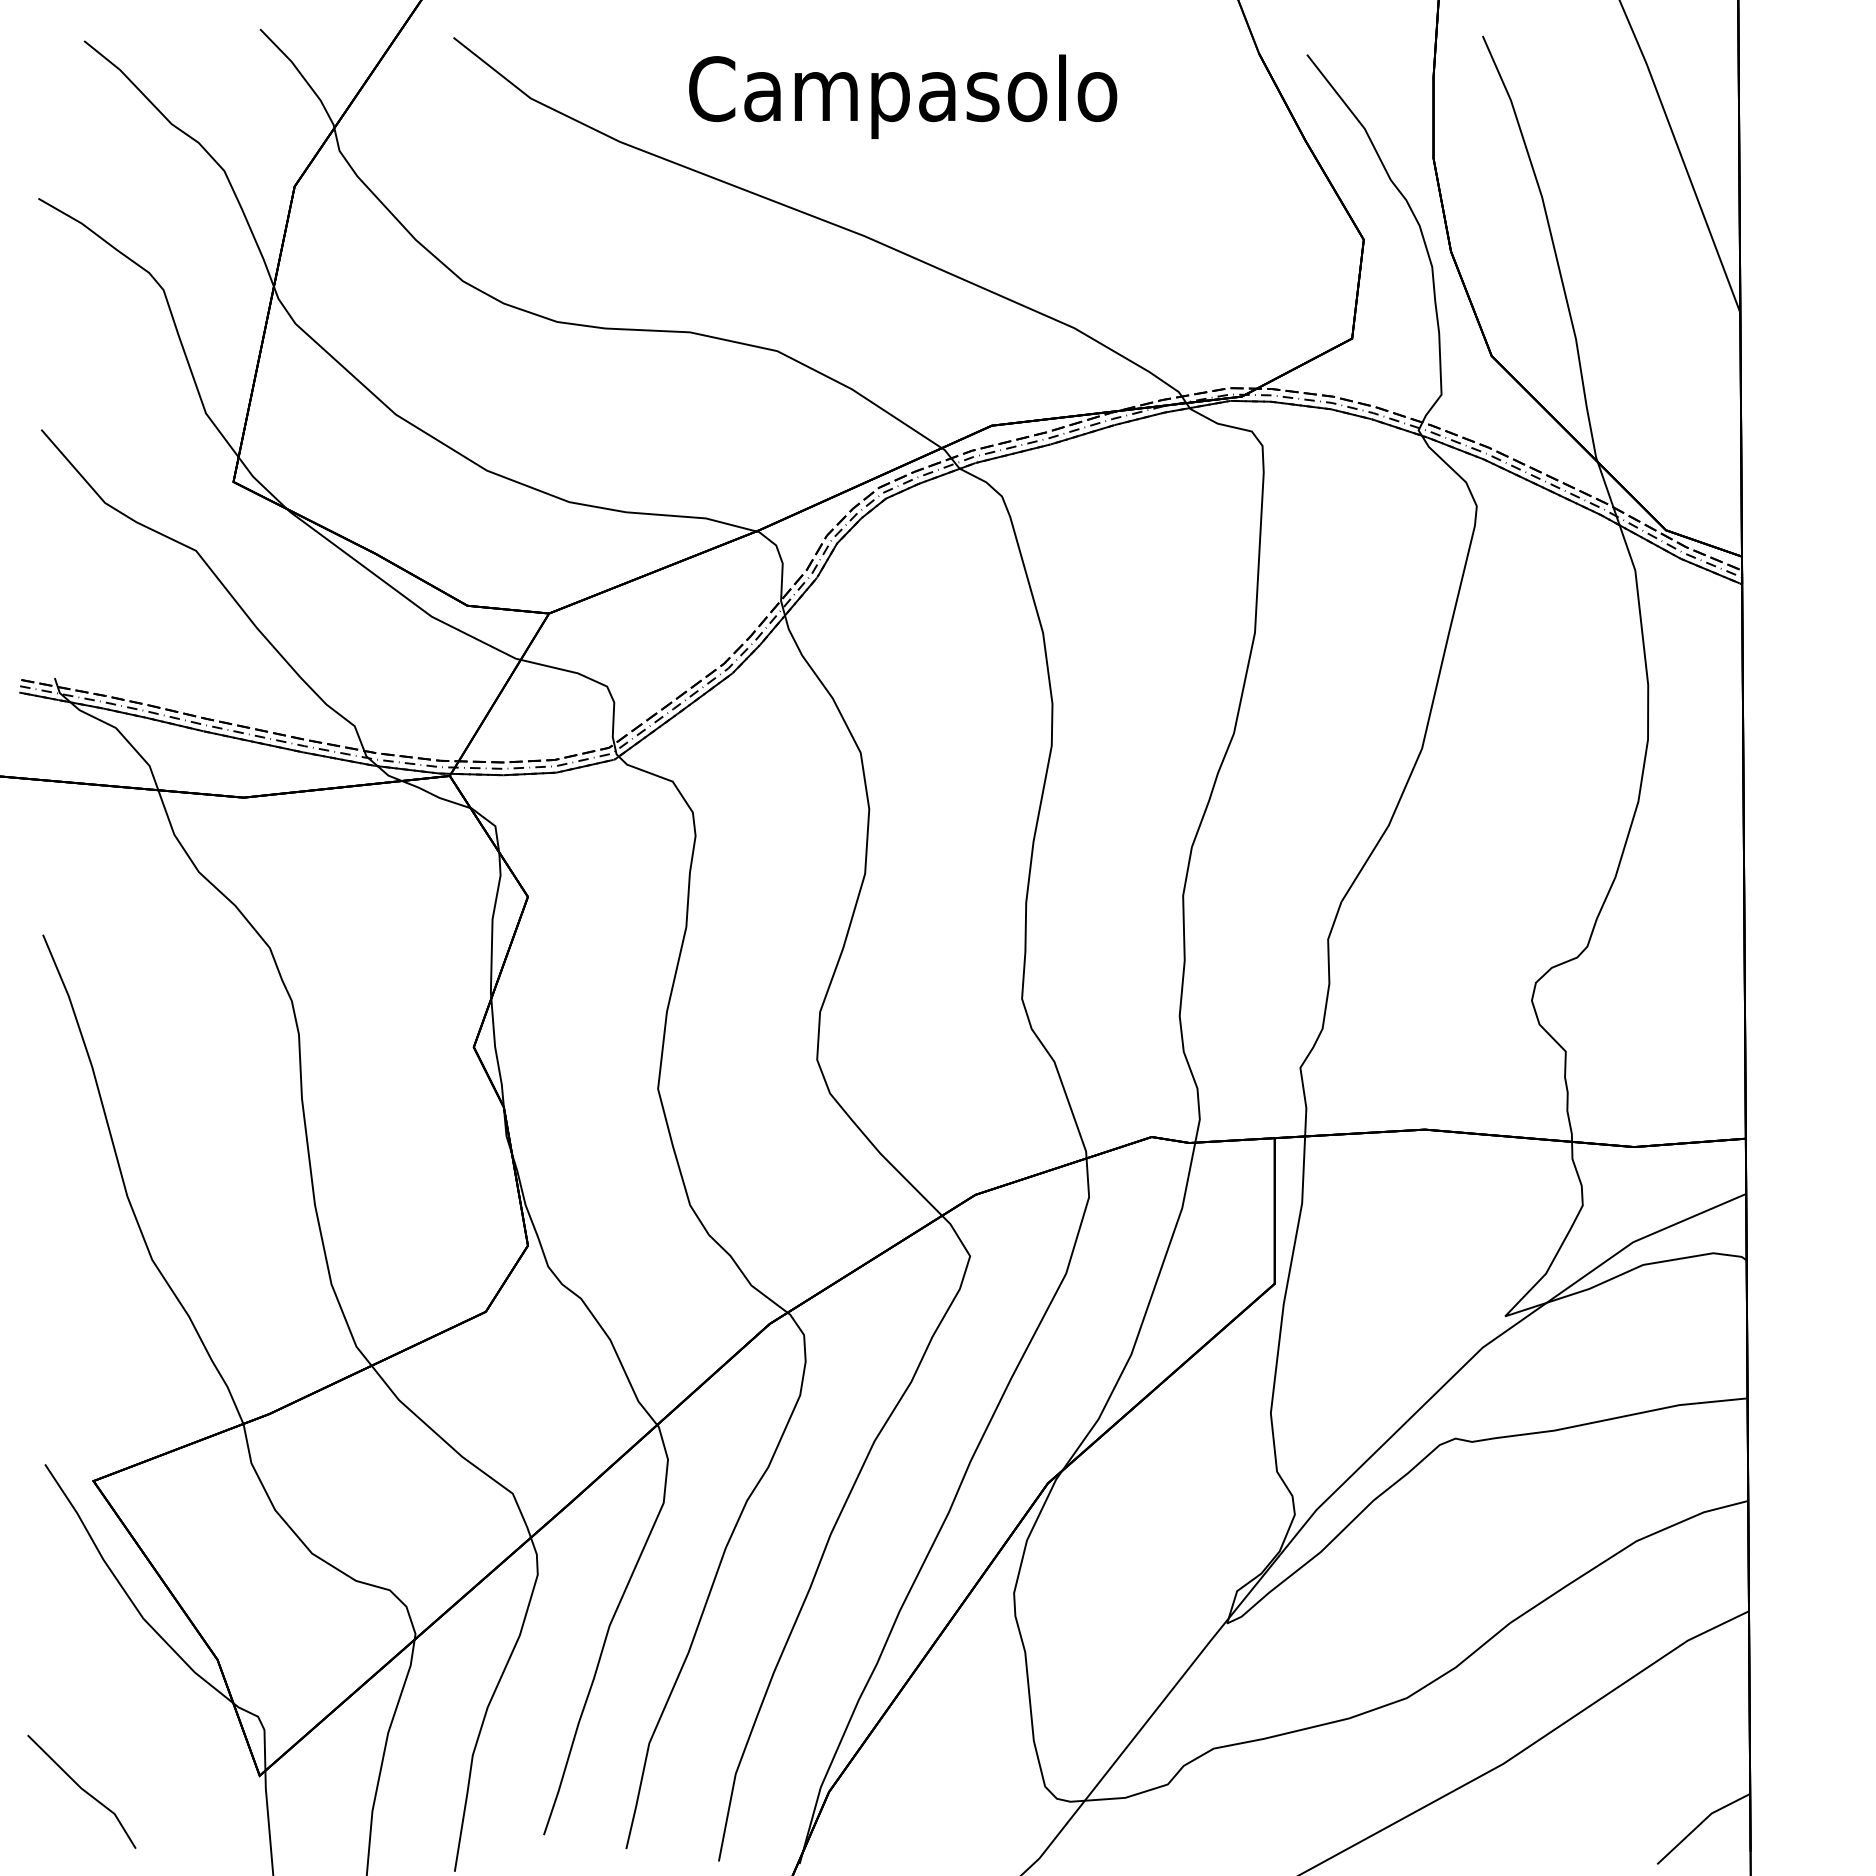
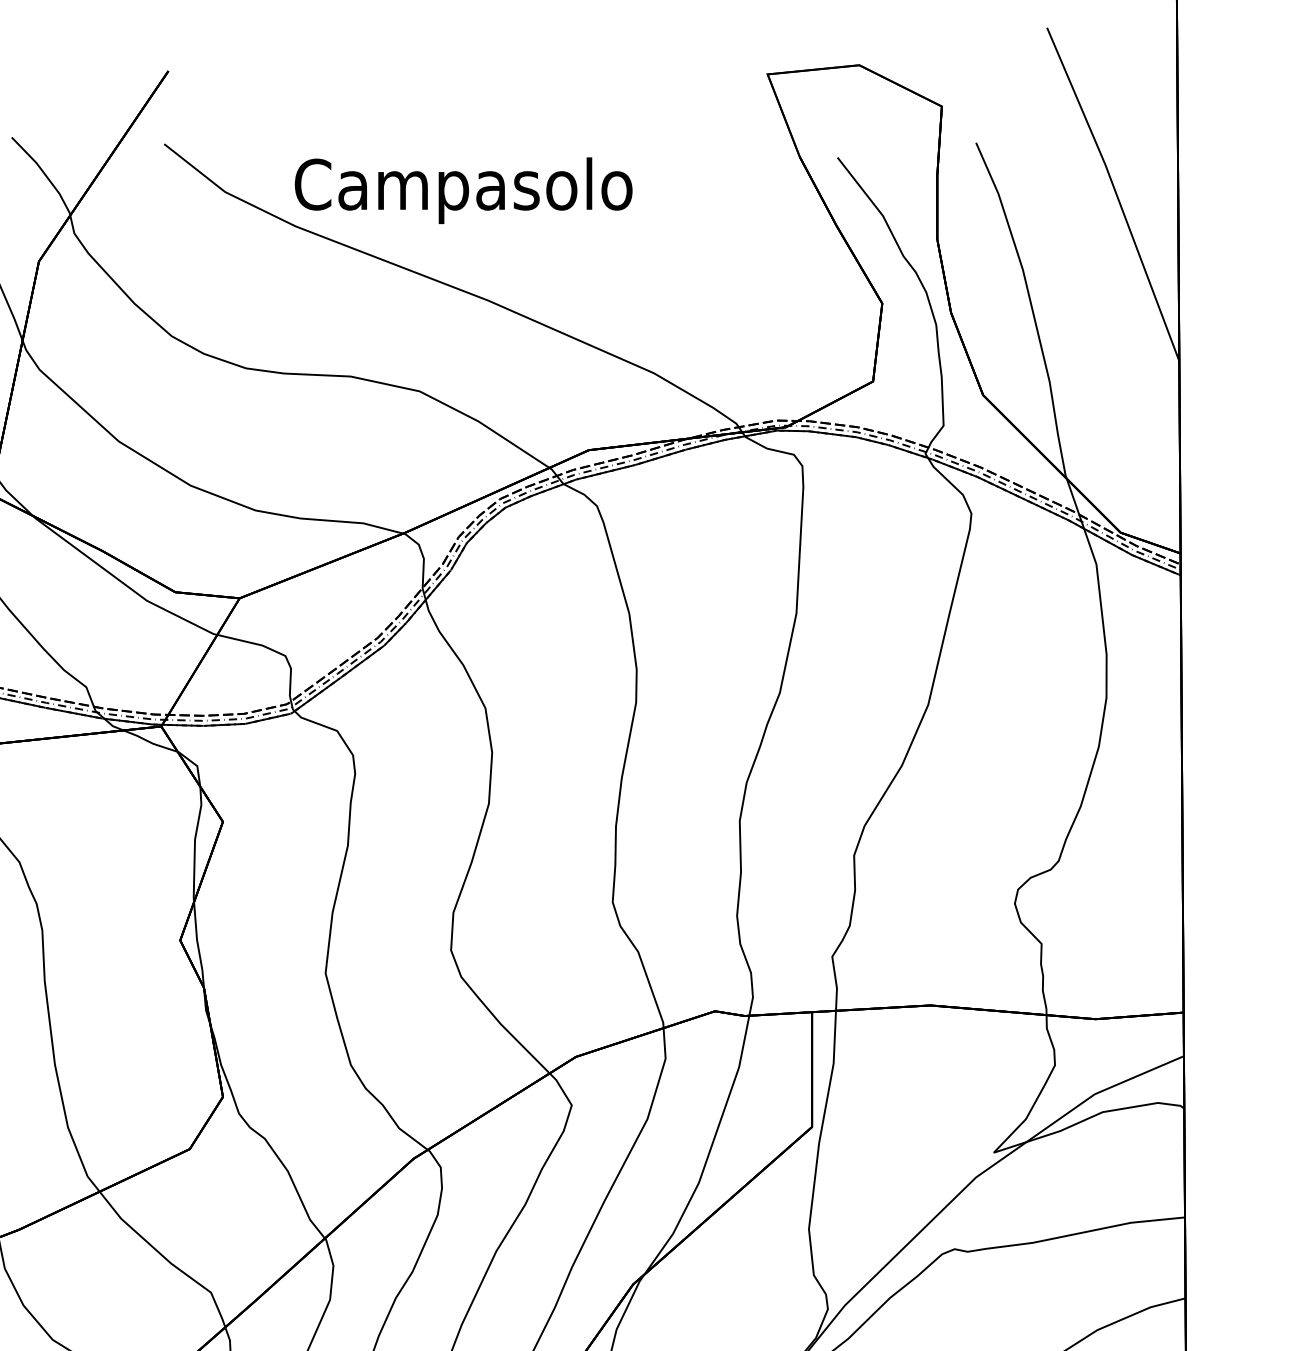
text: (903, 96) -> (463, 190), moved

